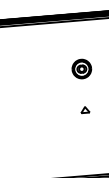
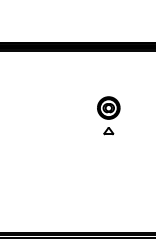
part: (85, 110) -> (108, 131), moved

